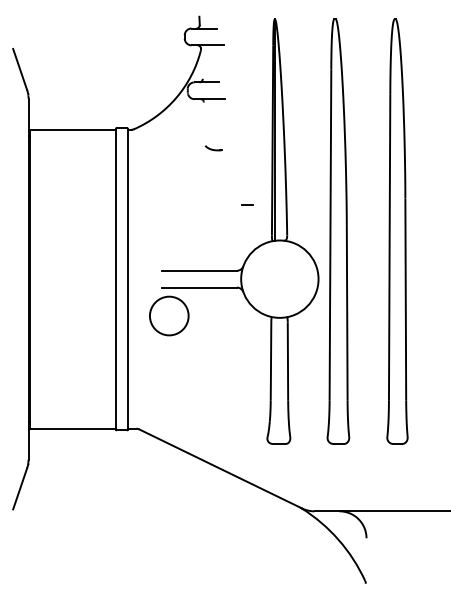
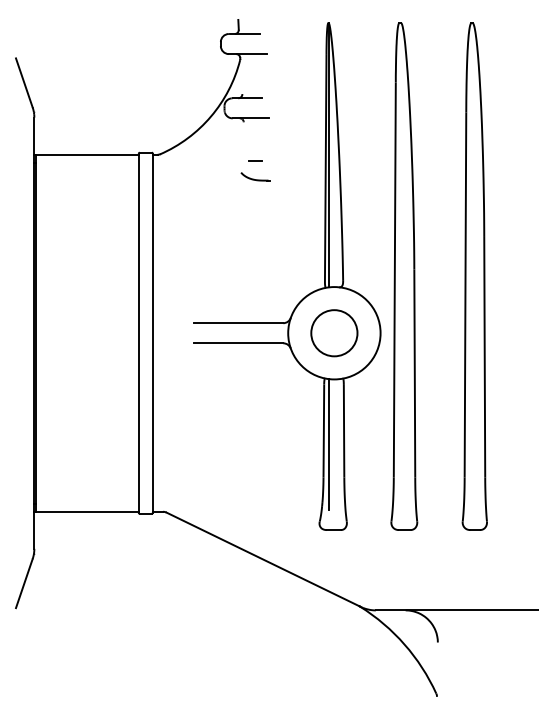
part: (213, 147) -> (255, 176), size x1.43
line: (247, 204) -> (255, 160), moved
circle: (169, 316) -> (334, 333), moved
line: (274, 372) -> (328, 444), added

